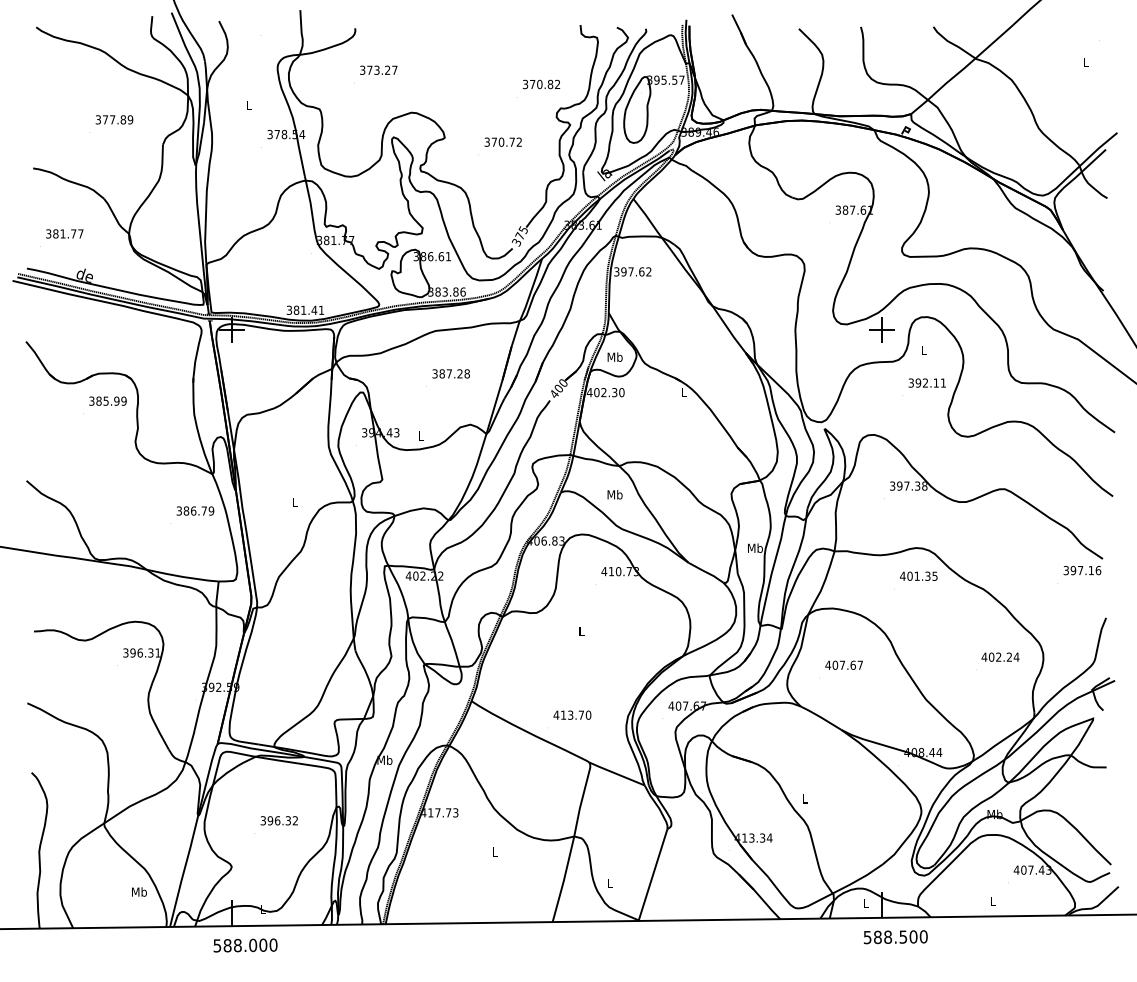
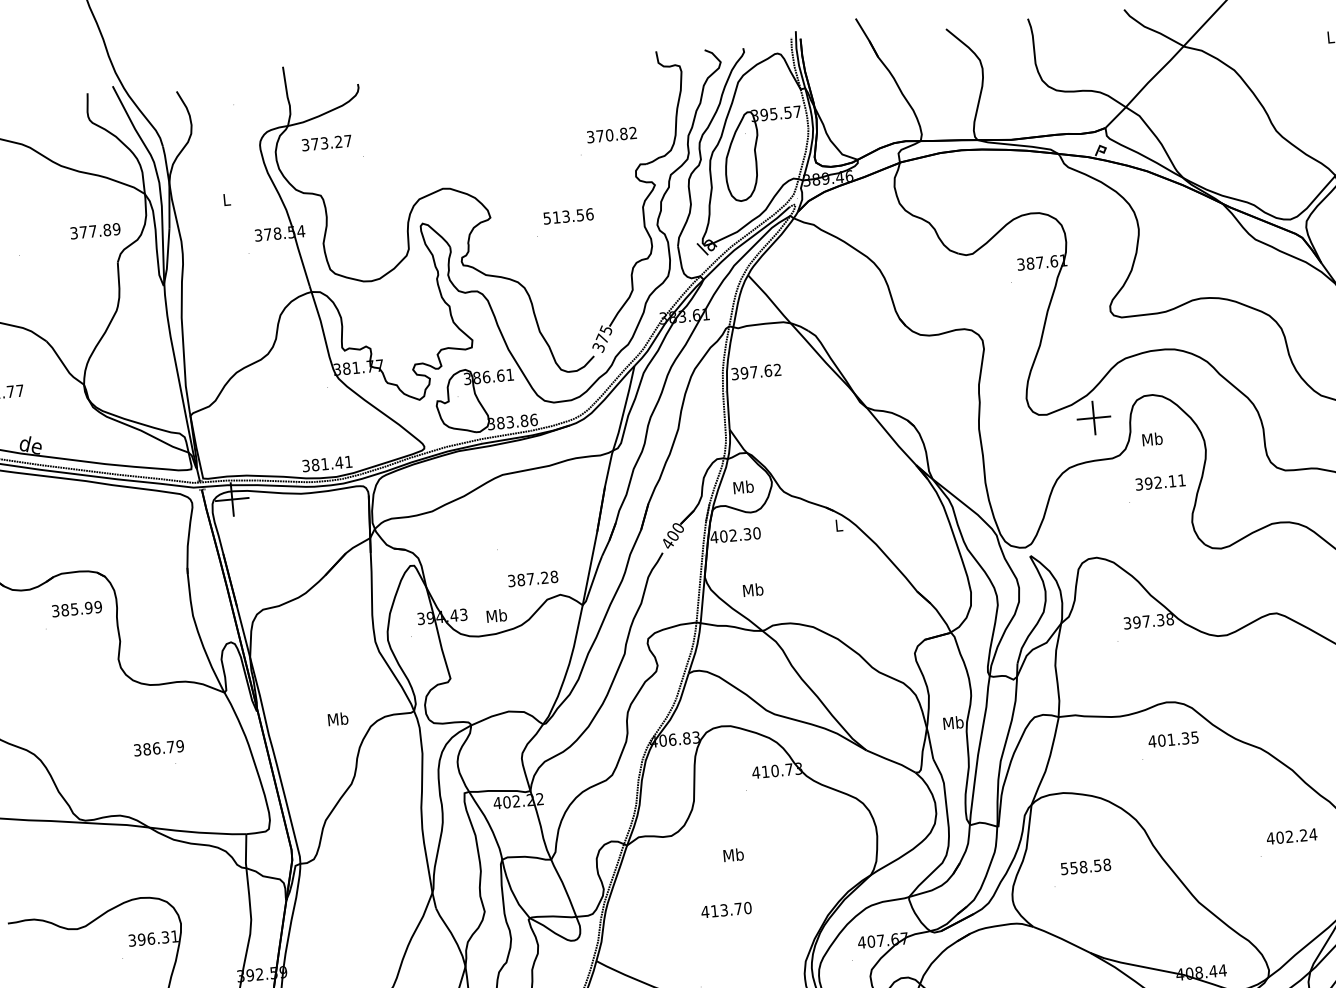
text: (378, 69) -> (326, 142), moved
text: (114, 119) -> (95, 230), moved
text: (503, 141) -> (568, 215), 370.72 -> 513.56
text: (923, 349) -> (1151, 438), L -> Mb
text: (450, 373) -> (532, 578), moved
text: (421, 435) -> (496, 615), L -> Mb
text: (614, 494) -> (752, 589), moved
text: (295, 501) -> (338, 718), L -> Mb
text: (195, 510) -> (159, 747), moved
text: (581, 631) -> (733, 854), L -> Mb
text: (844, 664) -> (1086, 865), 407.67 -> 558.58
text: (572, 714) -> (726, 909), moved

